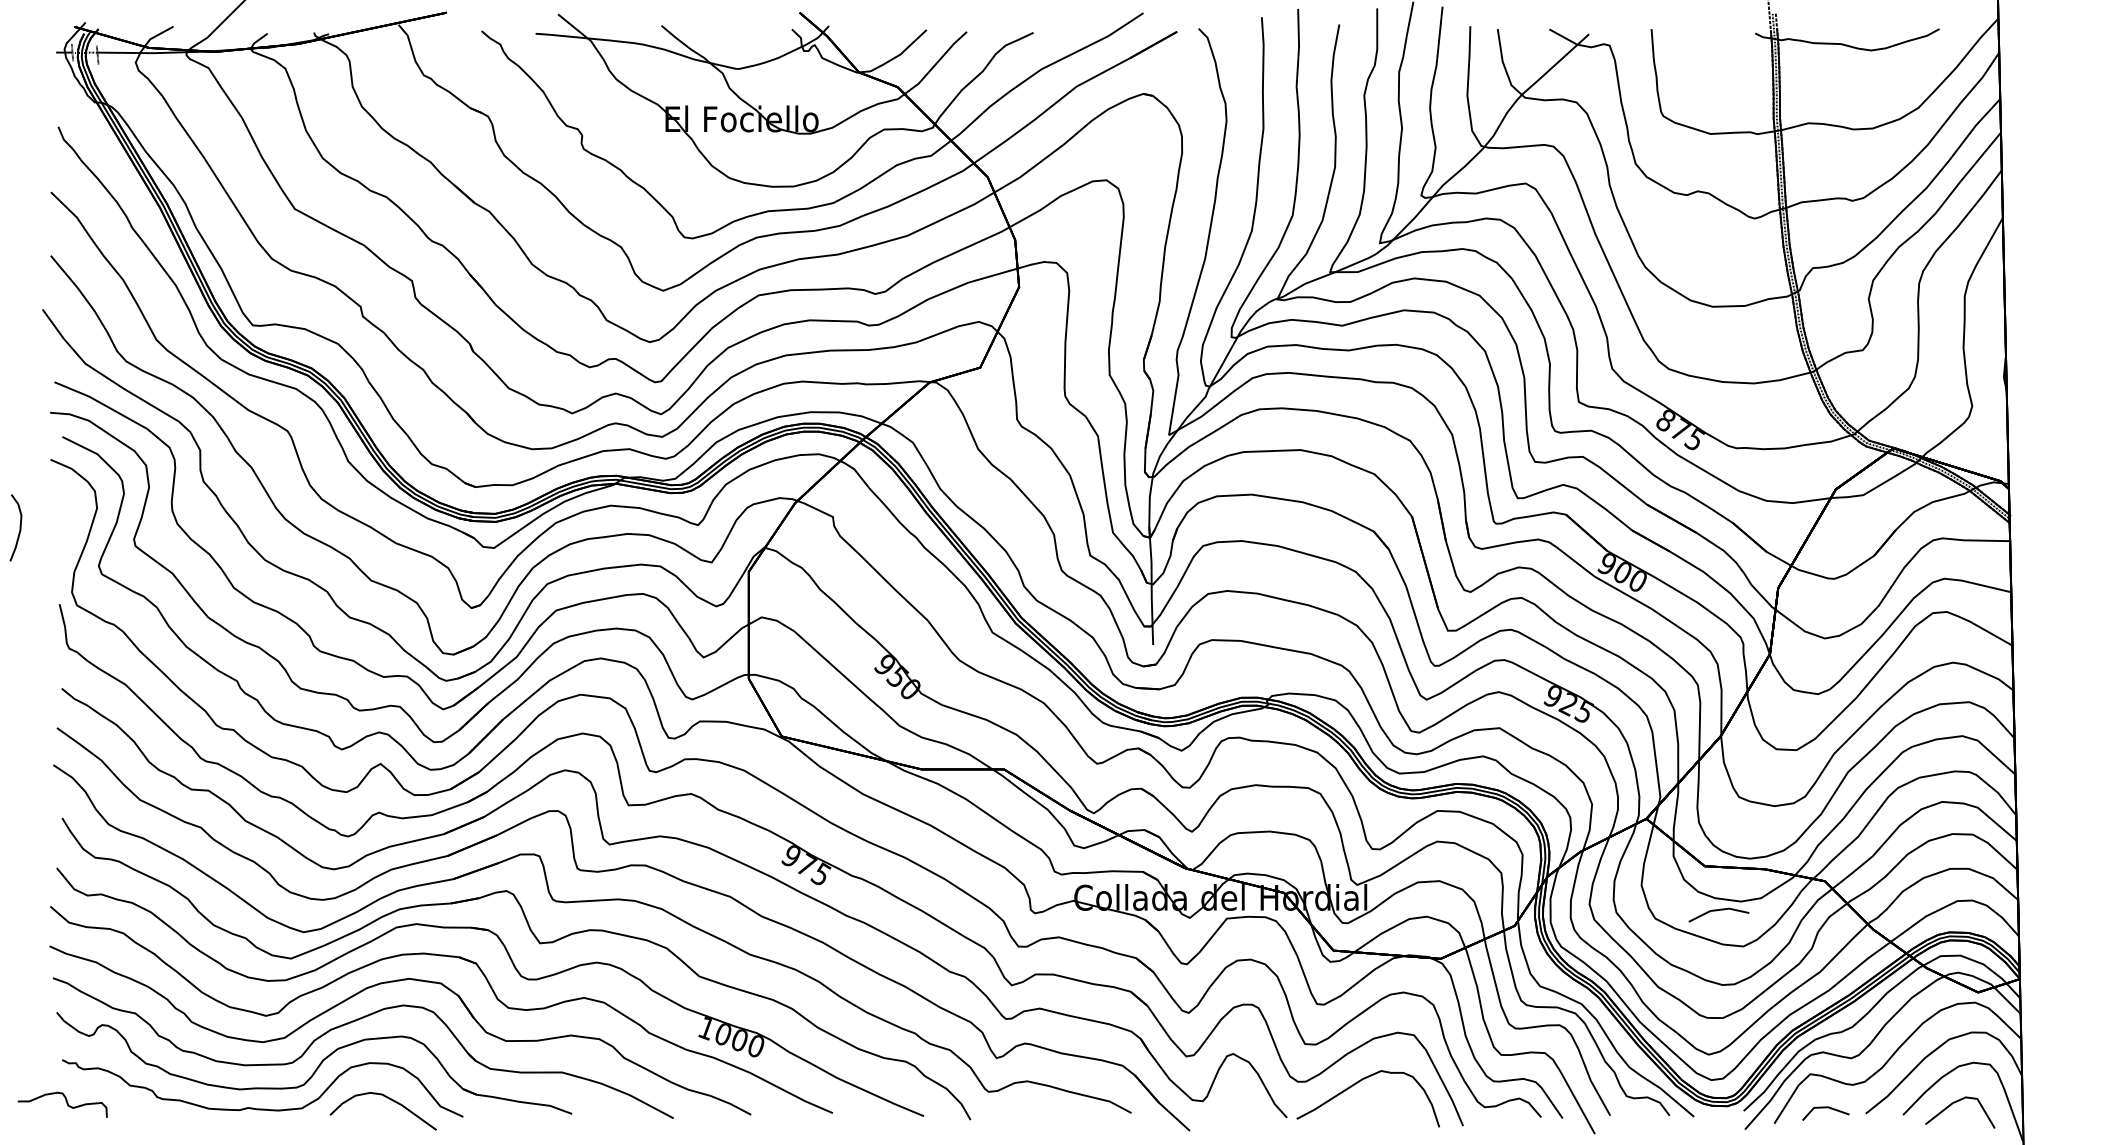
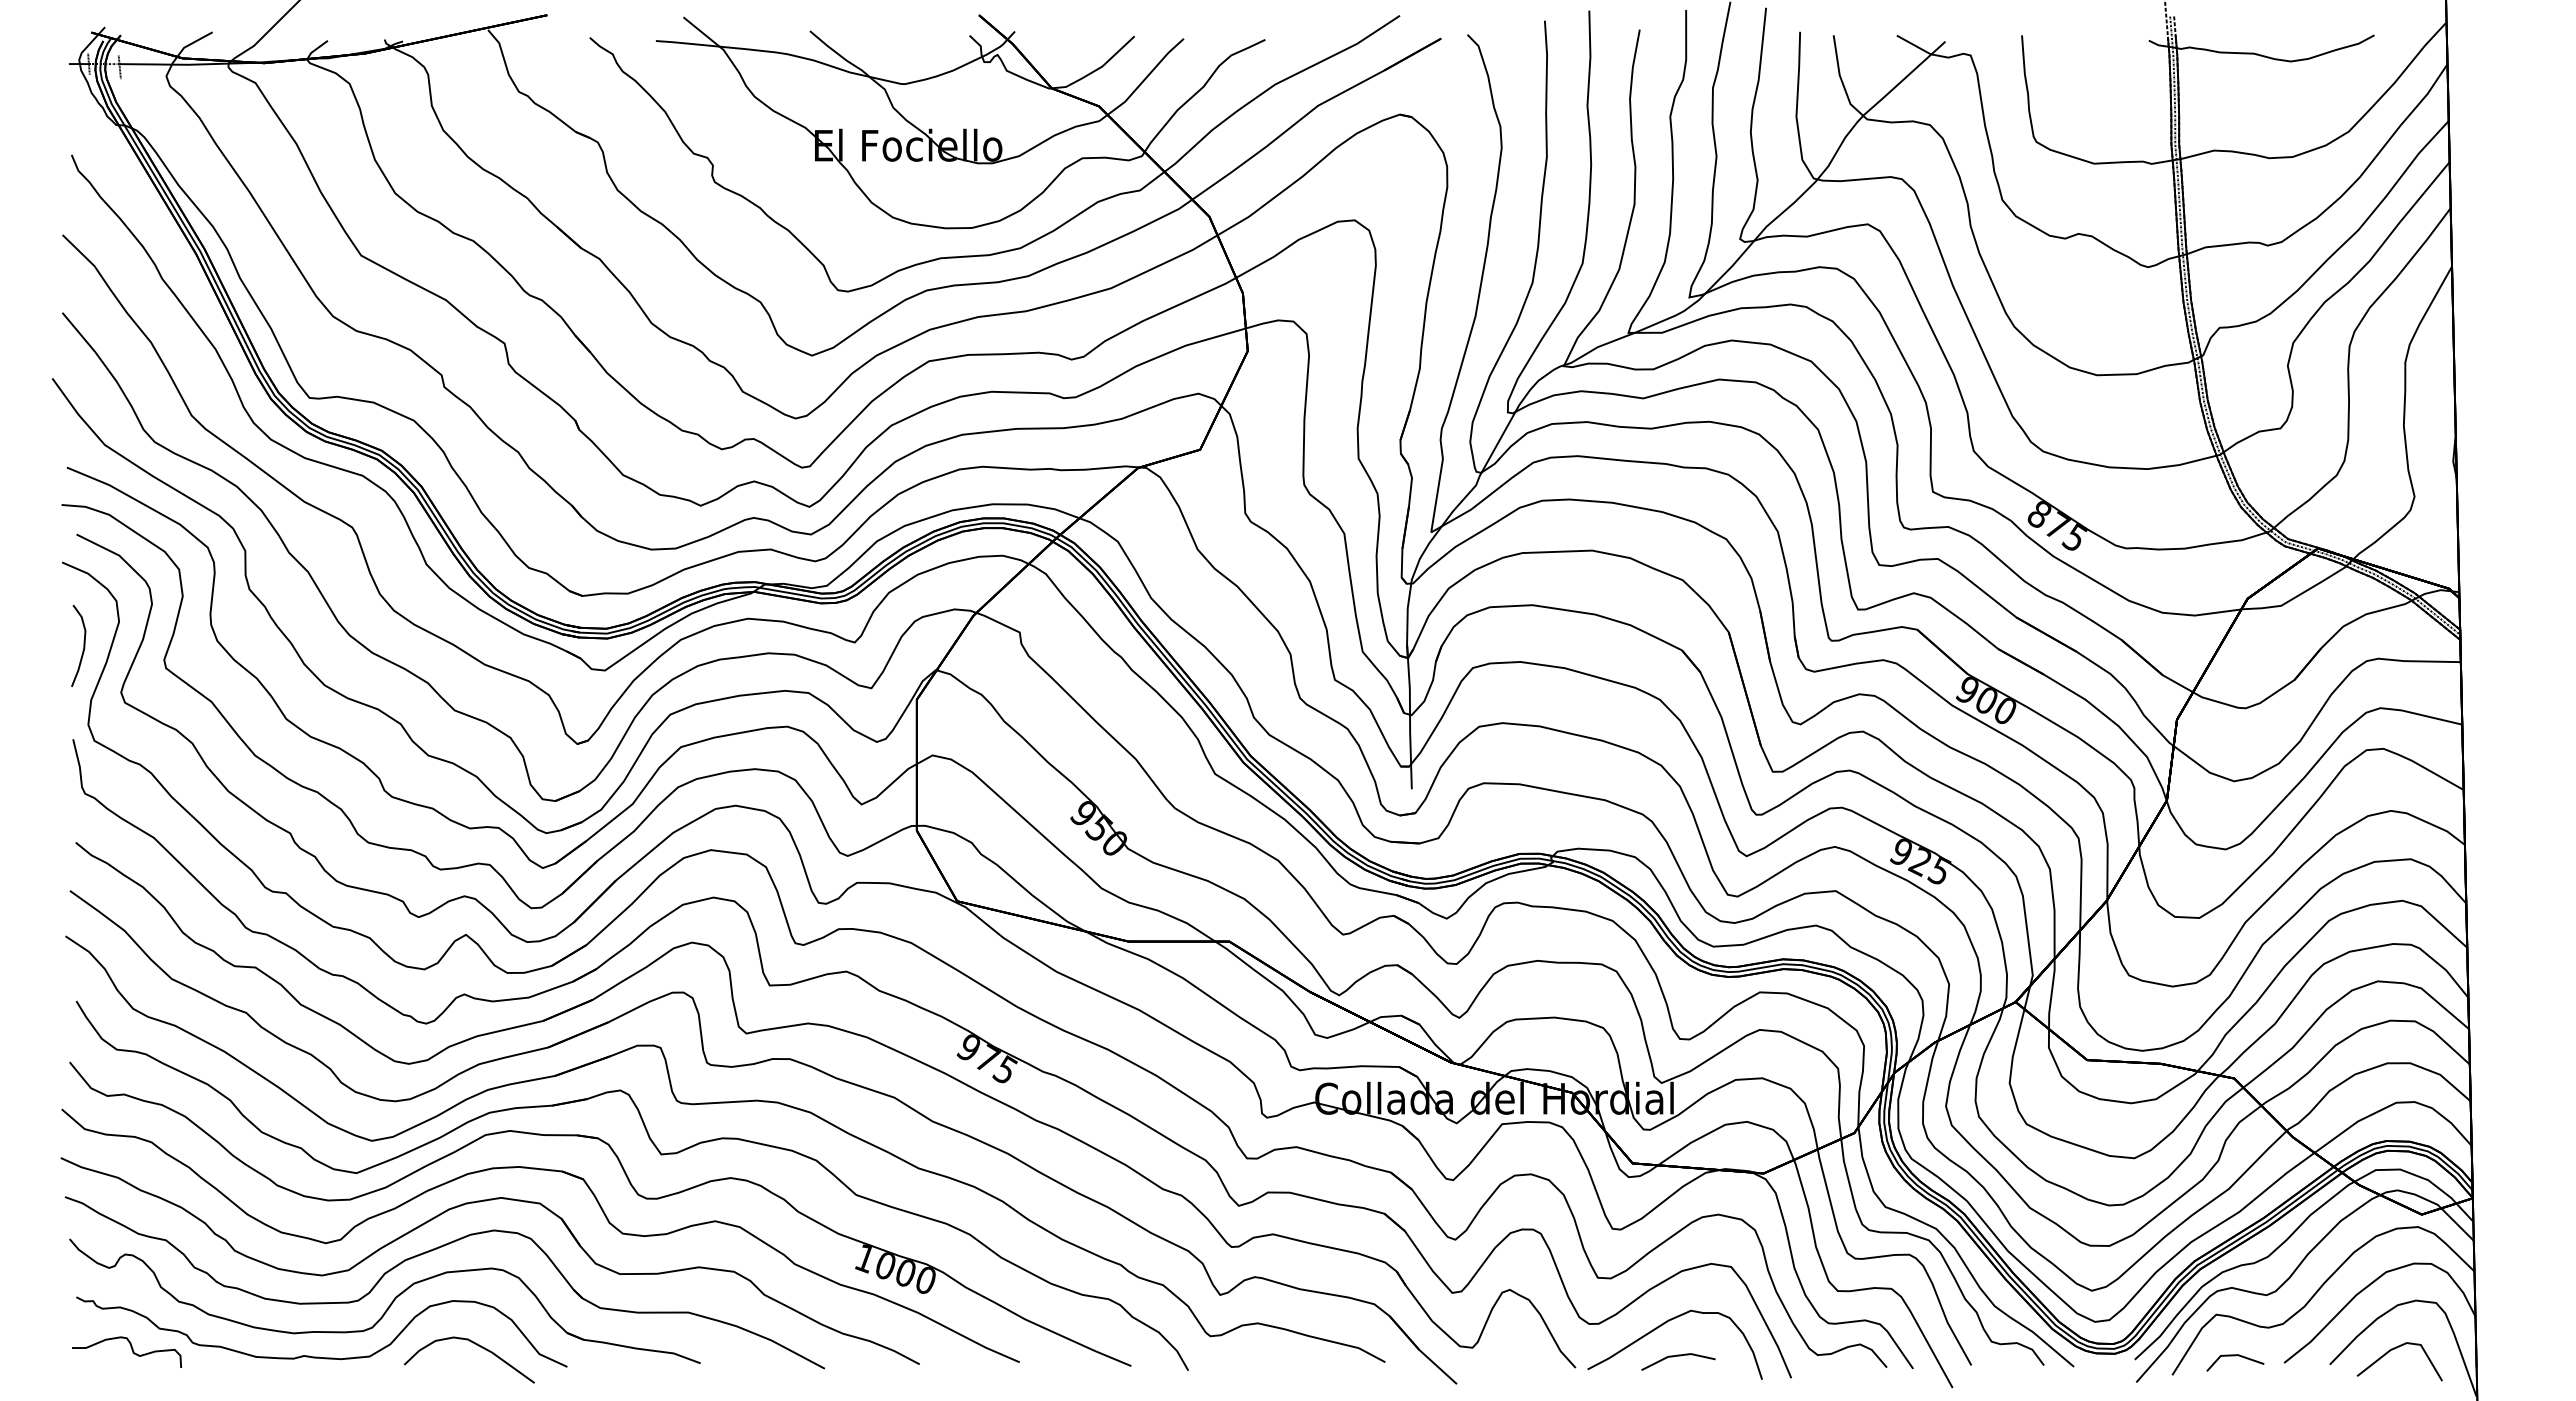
curve: (19, 527) -> (83, 645), moved
line: (1718, 910) -> (1678, 1356), moved
curve: (66, 1102) -> (131, 1349), moved

